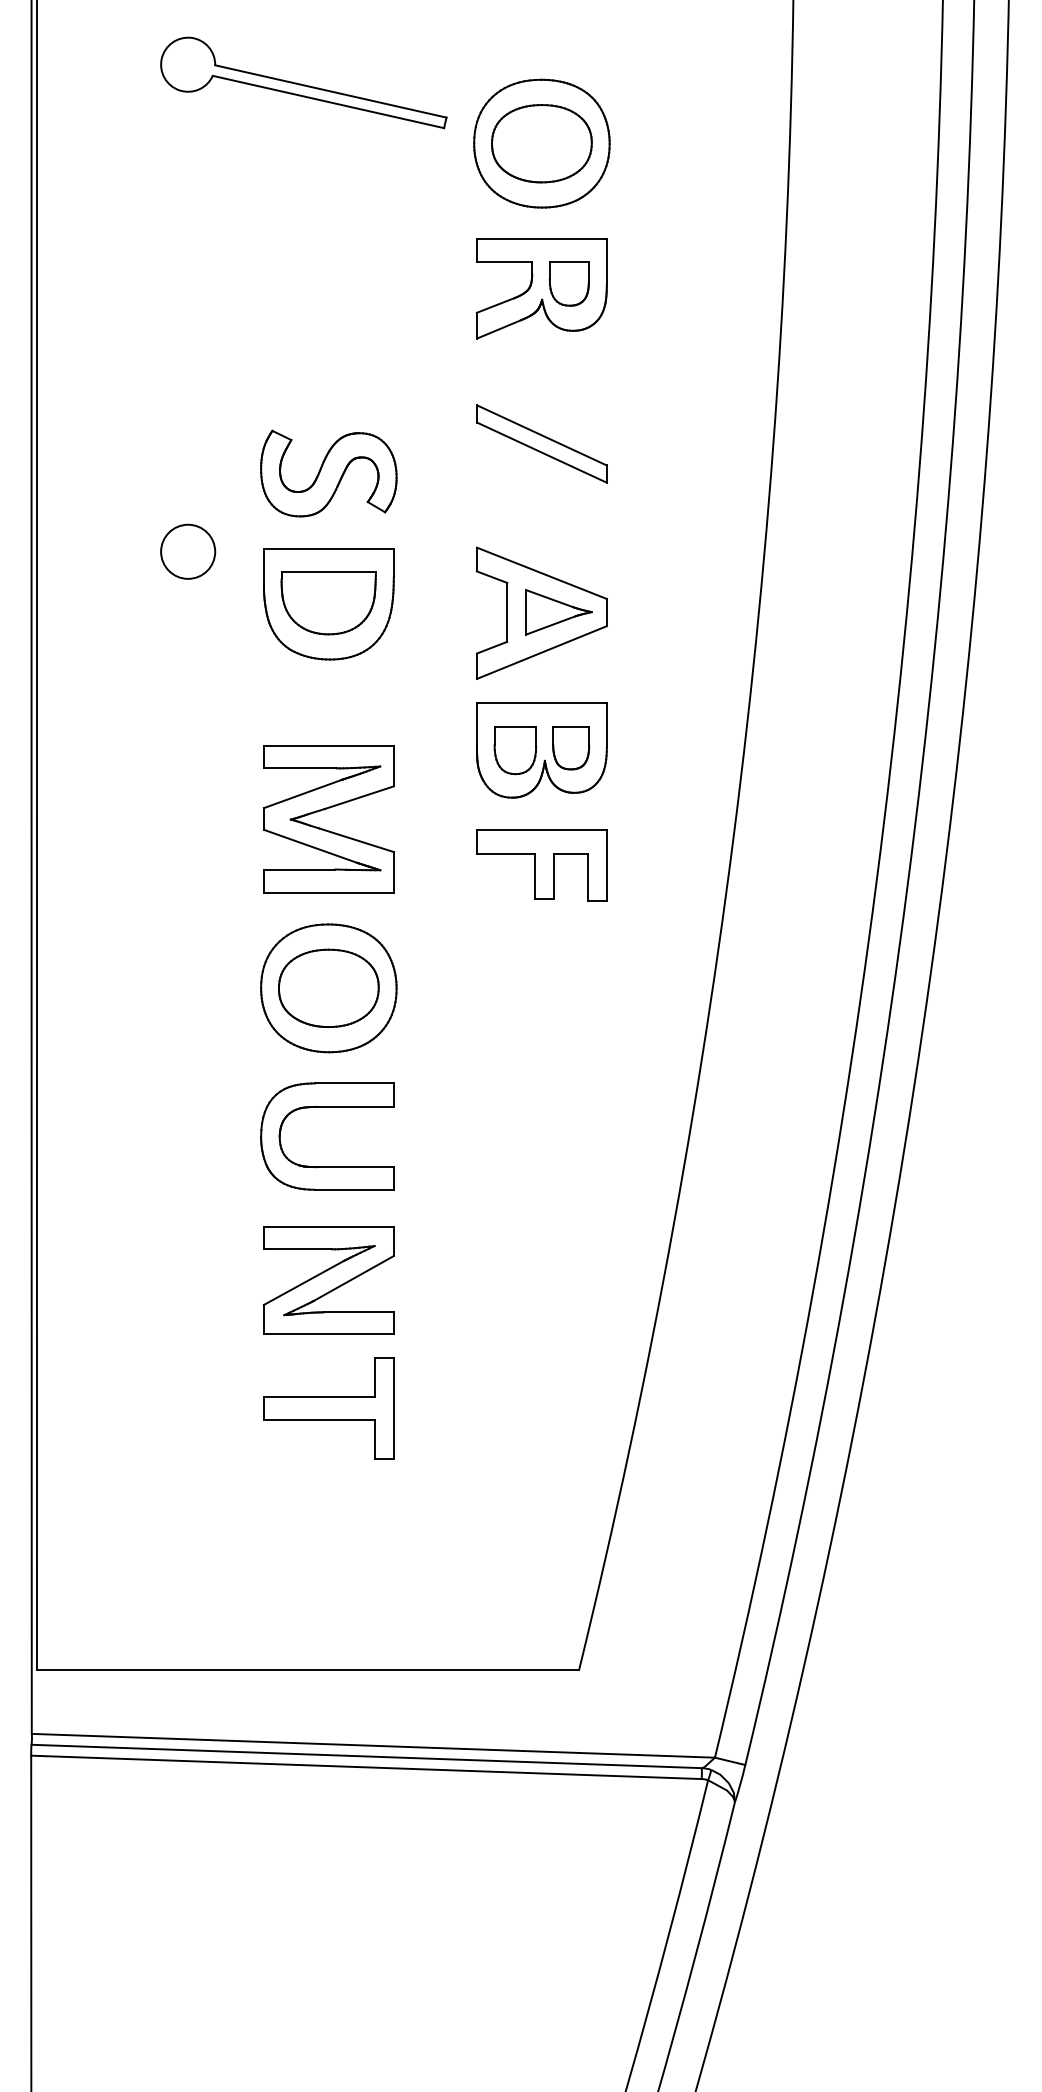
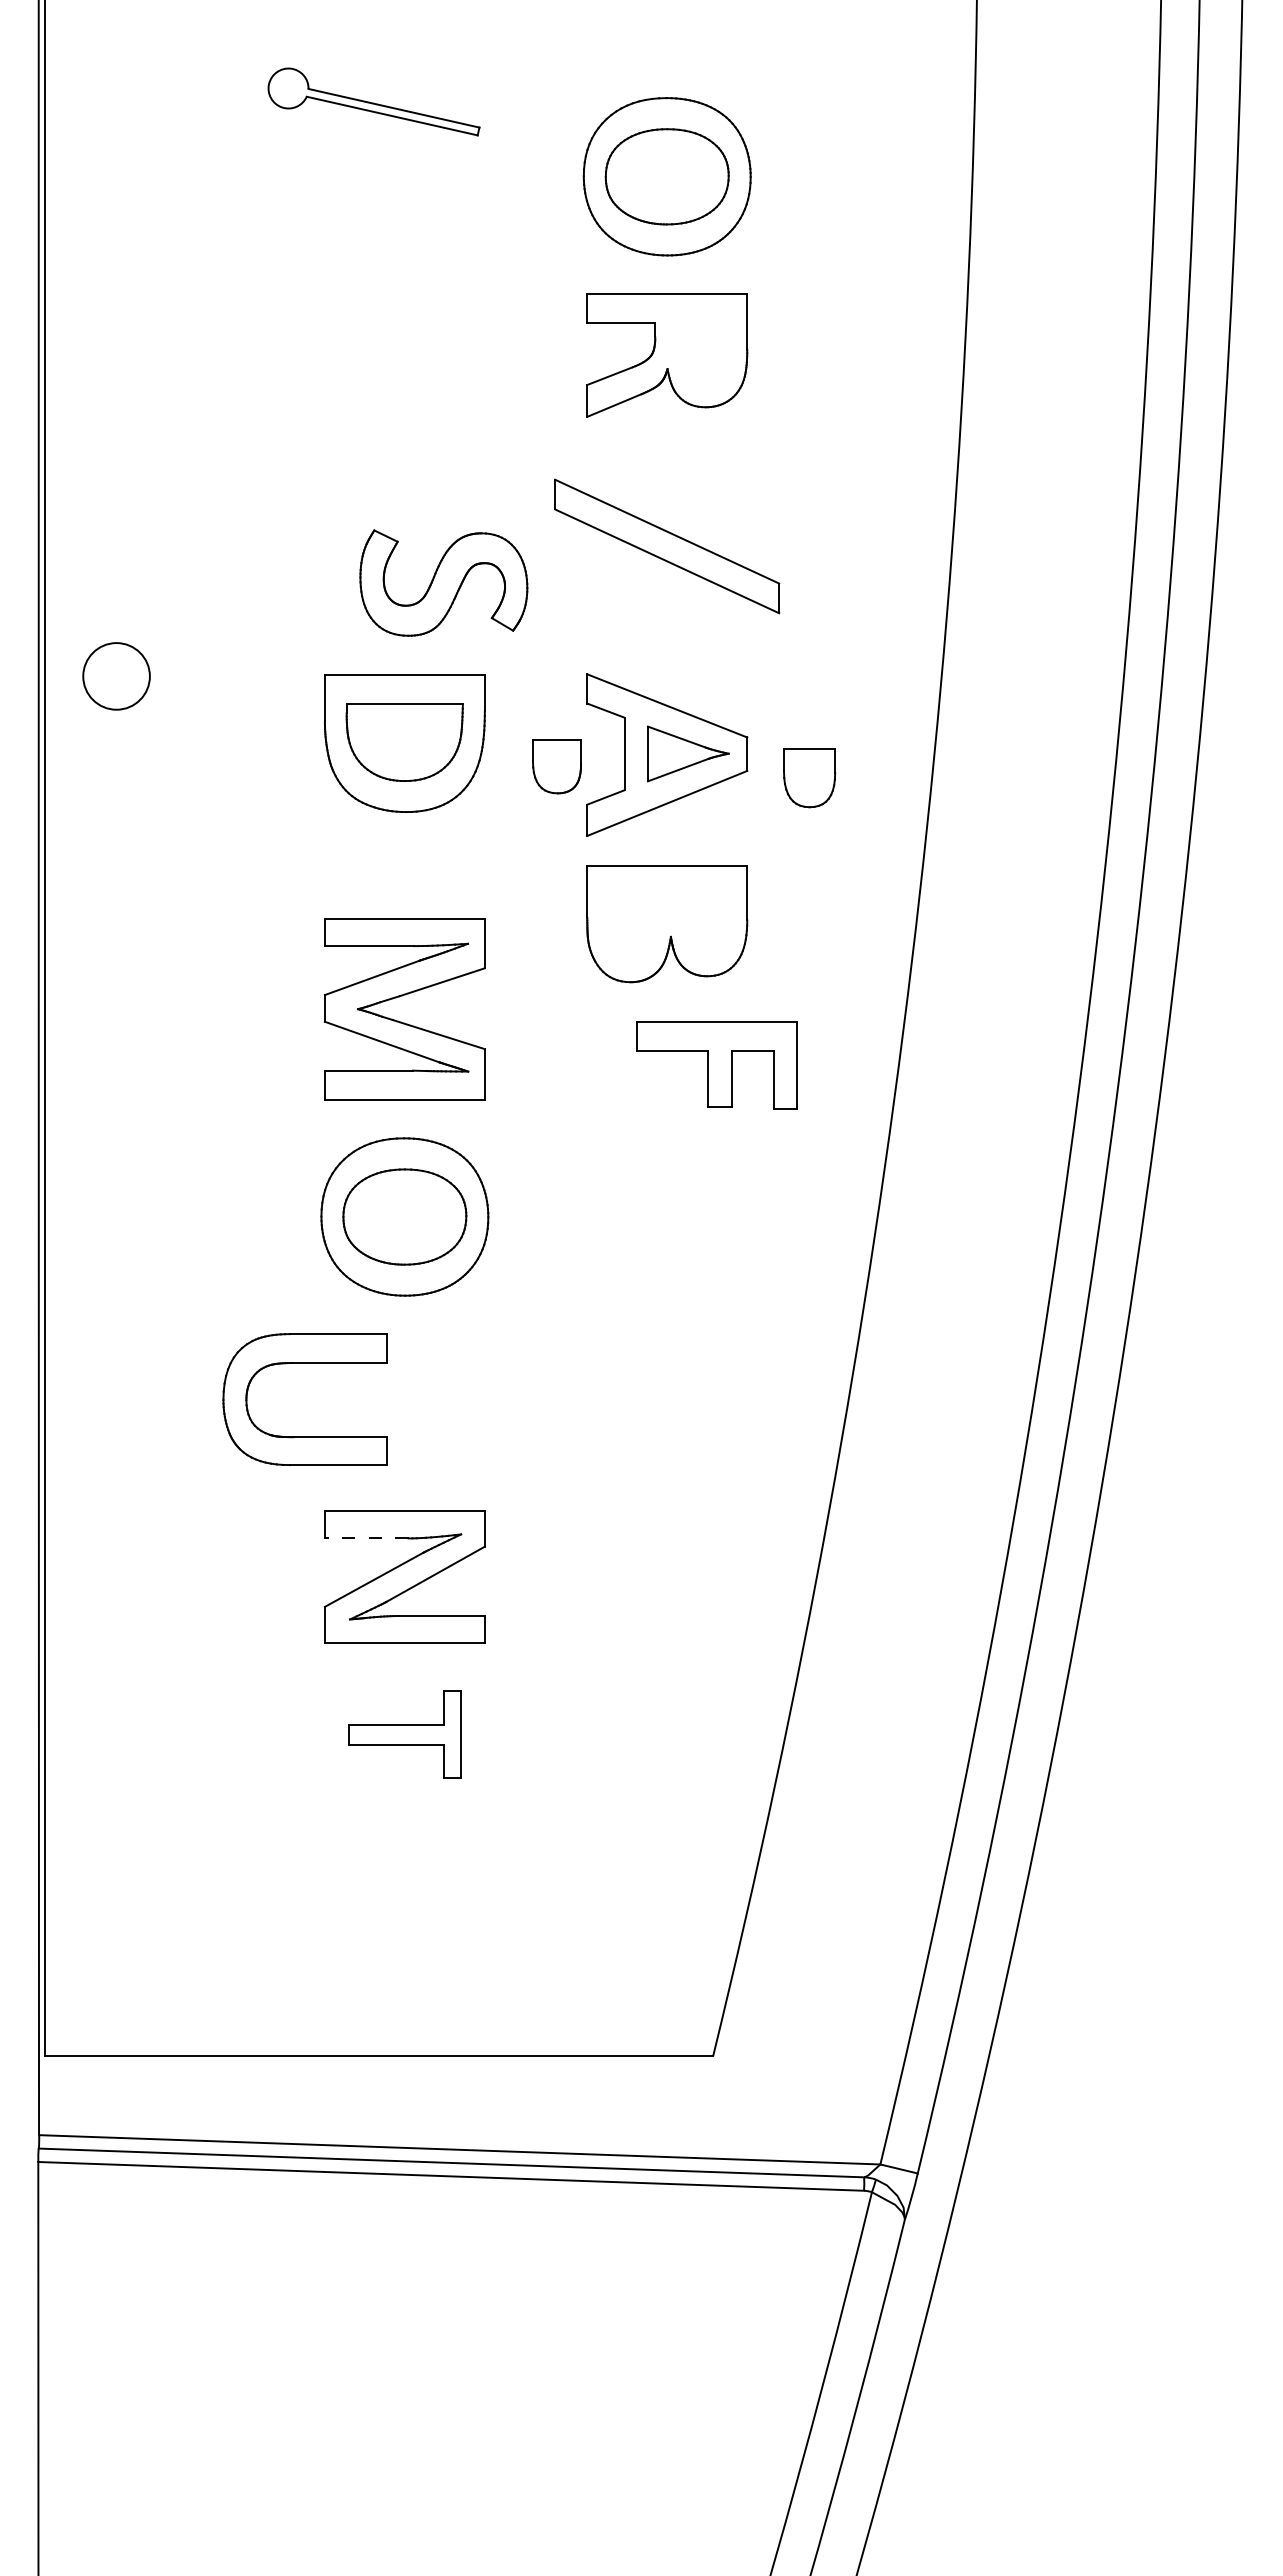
part: (303, 82) -> (373, 101), size x0.6
part: (568, 283) -> (556, 766), moved
part: (542, 443) -> (667, 546), size x1.4
part: (328, 473) -> (443, 582), moved
circle: (188, 551) -> (116, 676), moved
part: (571, 748) -> (703, 921), removed
part: (515, 750) -> (809, 778), moved
part: (541, 865) -> (716, 1065), moved
part: (326, 1107) -> (304, 1363), moved
line: (297, 1249) -> (366, 1538), solid -> dashed
part: (328, 1408) -> (404, 1734), size x0.7

